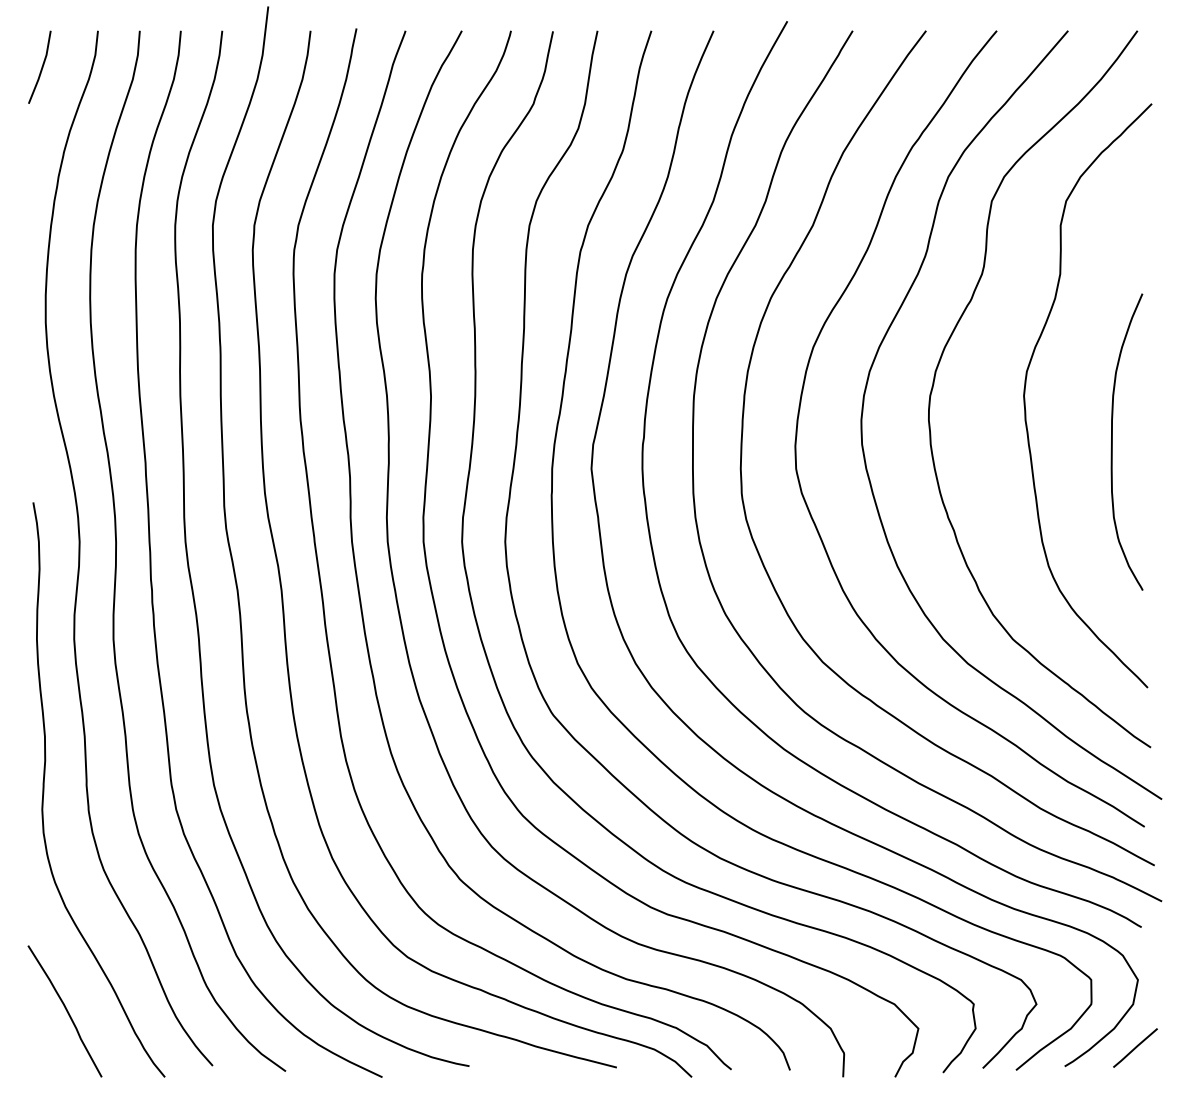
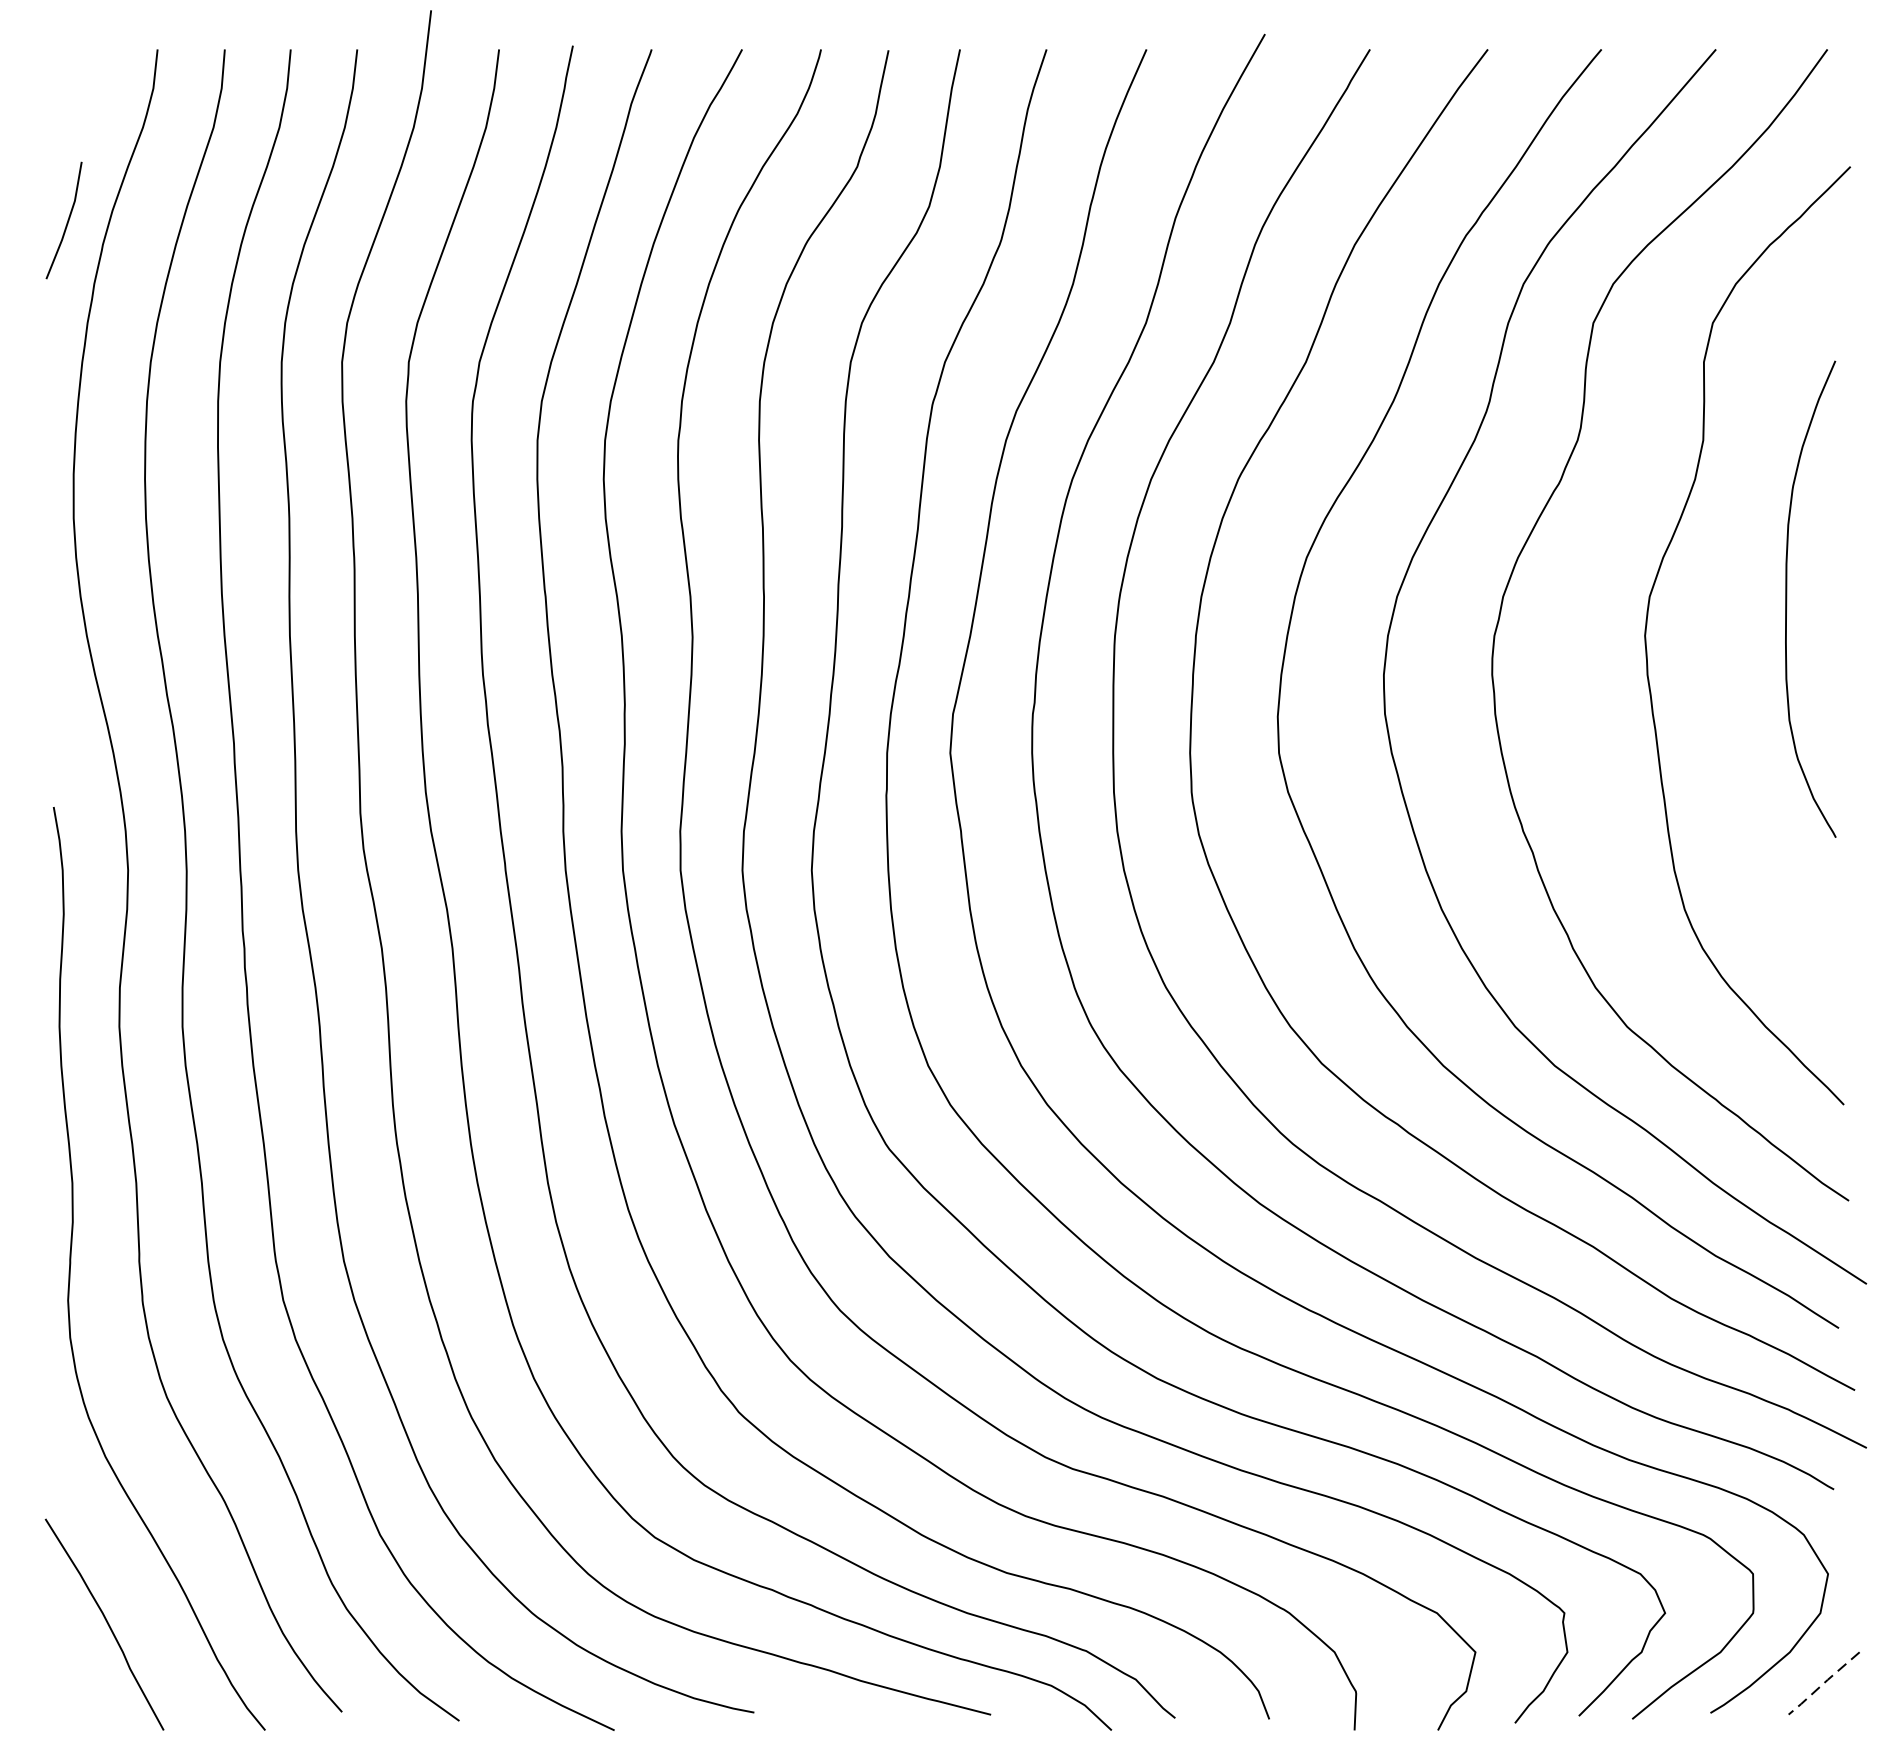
line: (41, 66) -> (66, 219), moved
curve: (1112, 441) -> (1787, 598), moved
line: (1134, 1048) -> (1822, 1684), solid -> dashed

